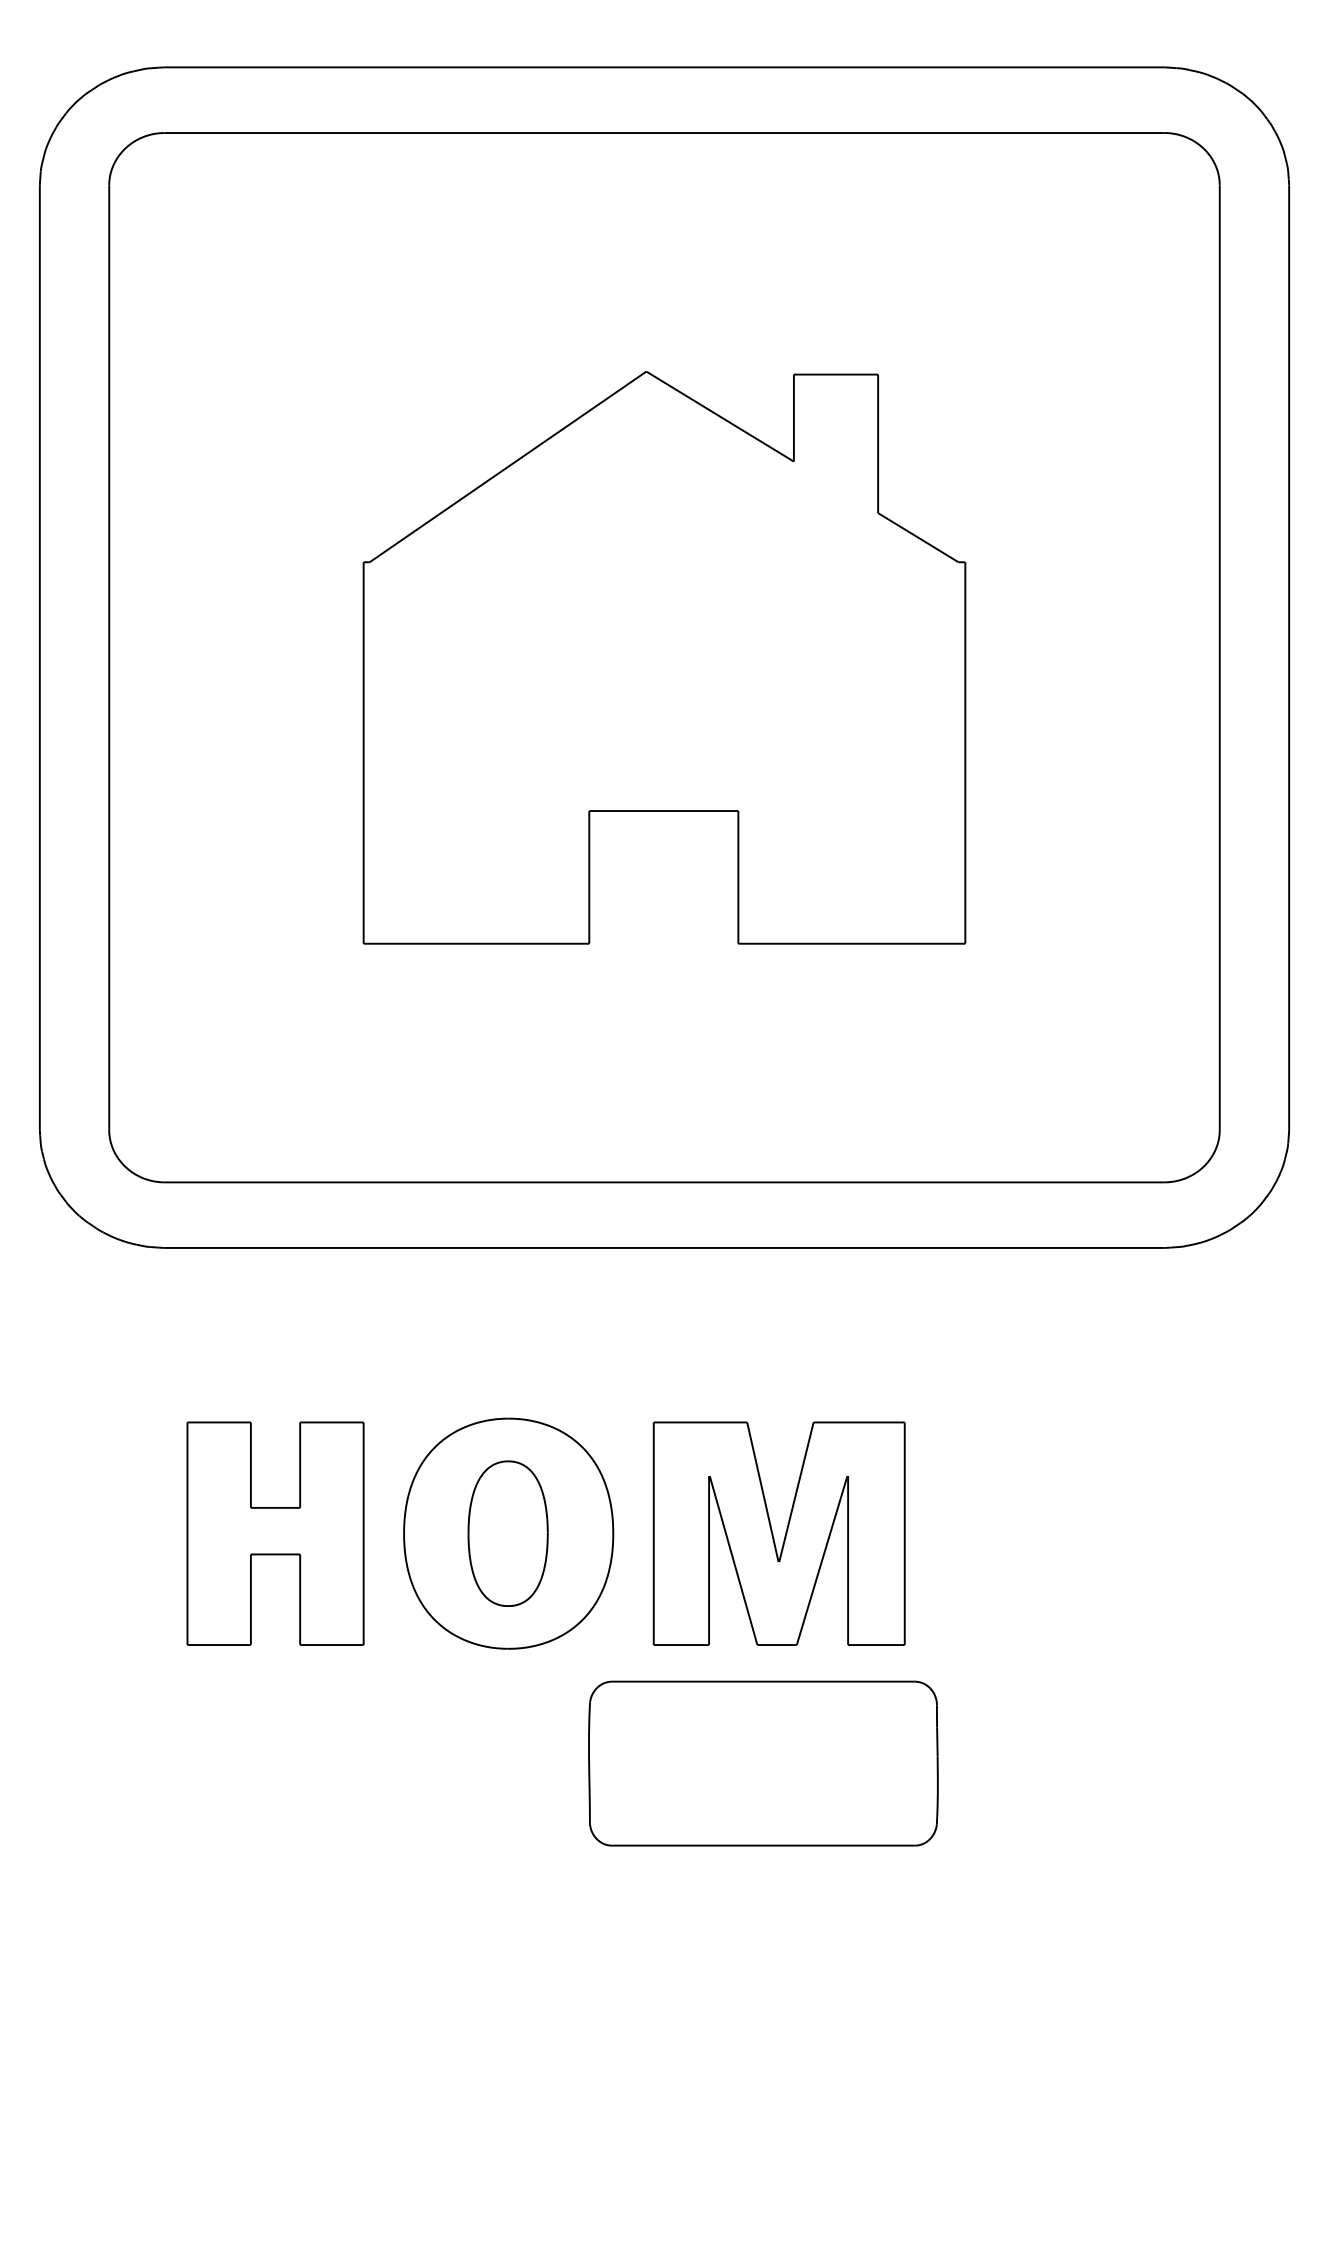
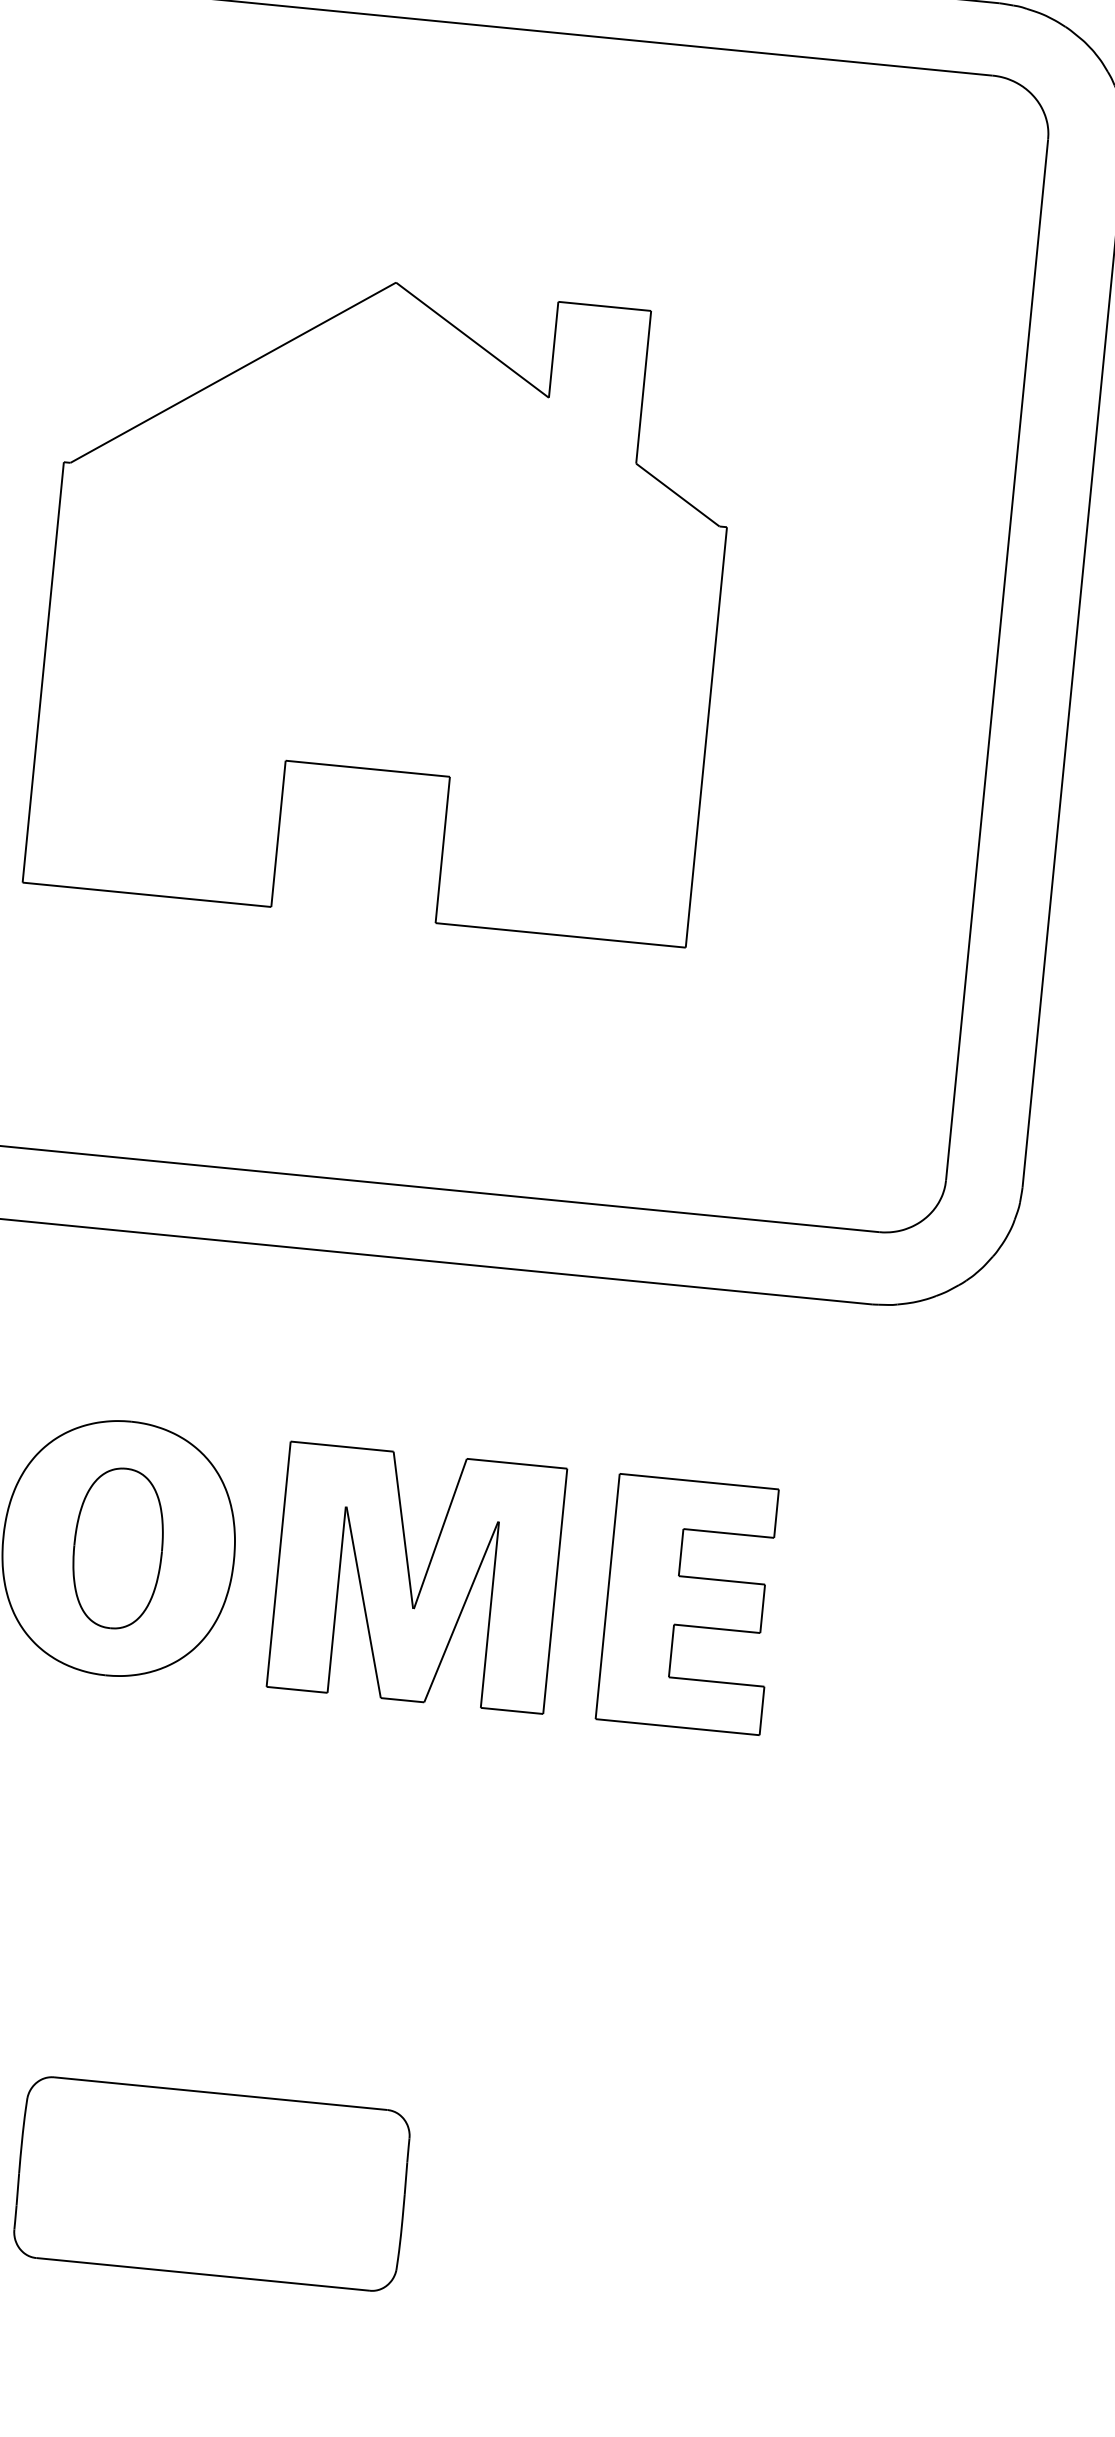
part: (1026, 1533) -> (689, 1604), added
part: (763, 1763) -> (212, 2183), moved

